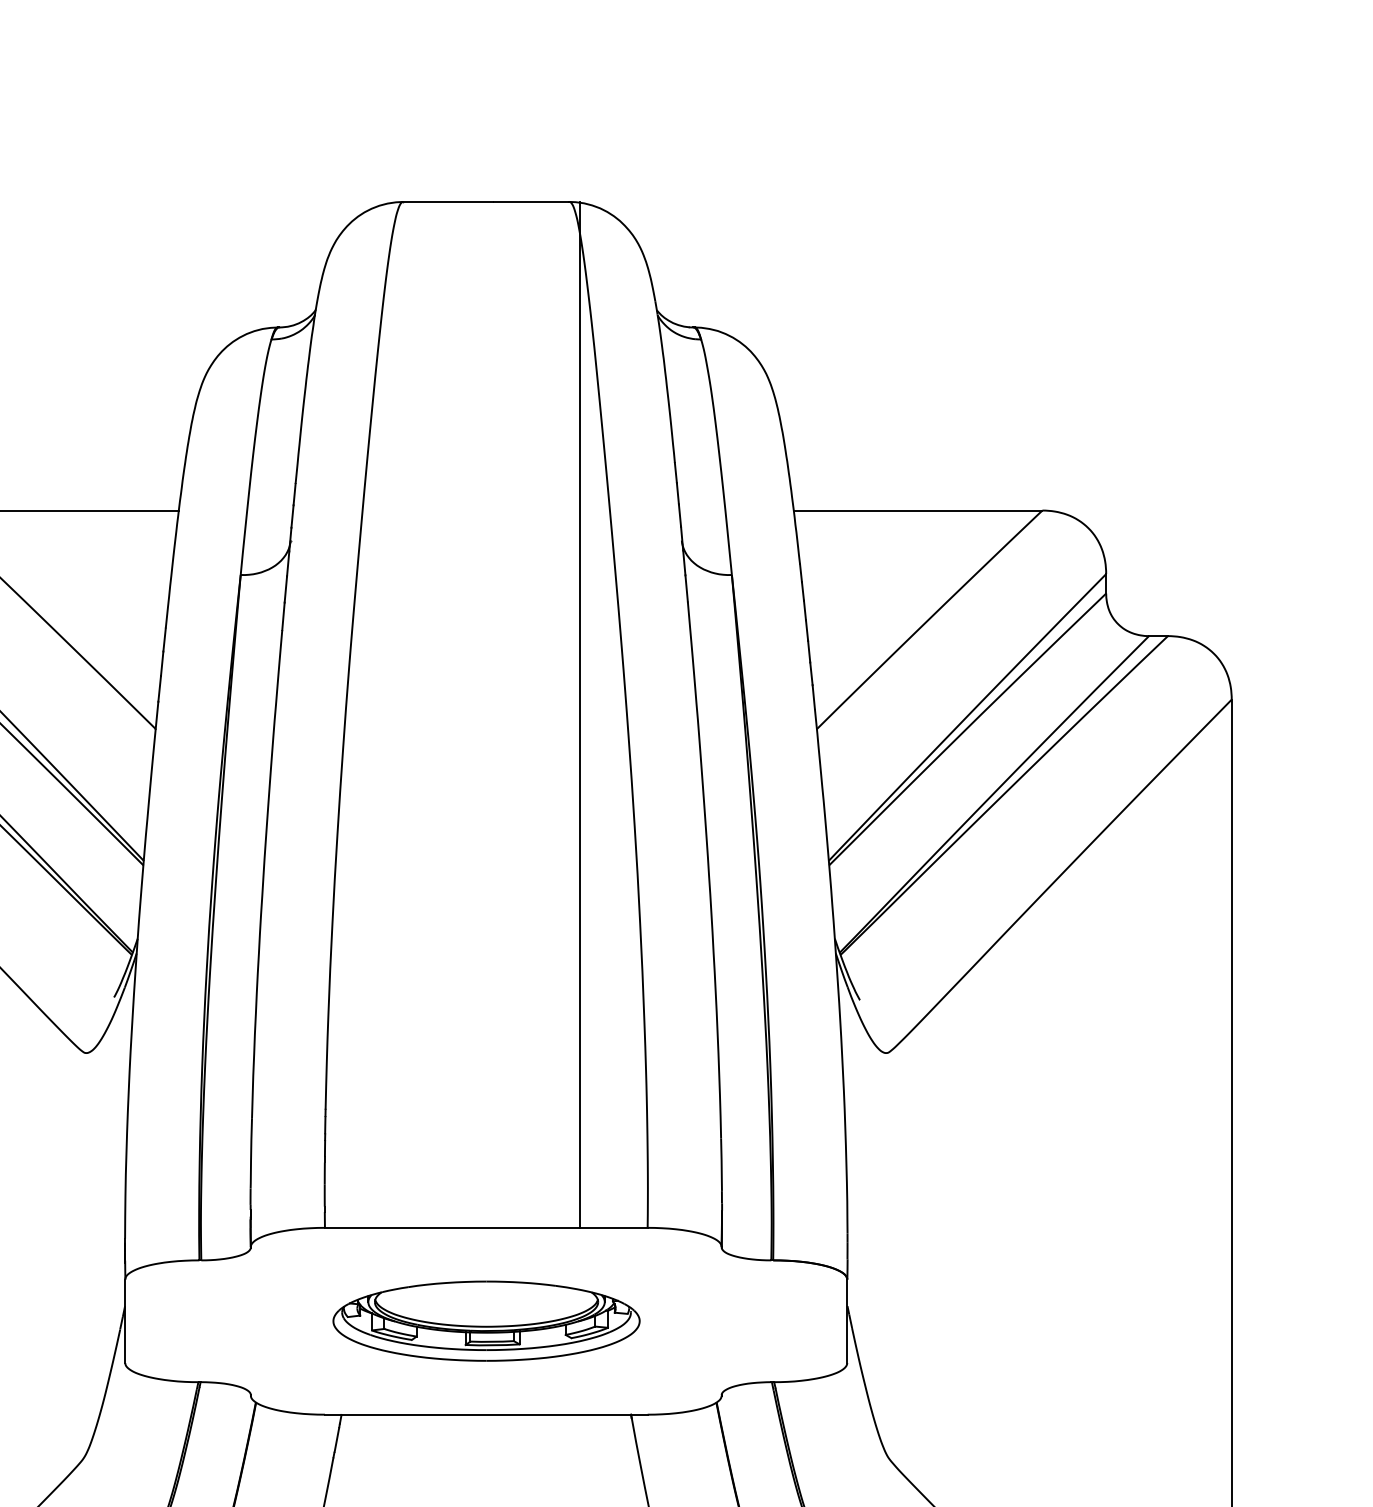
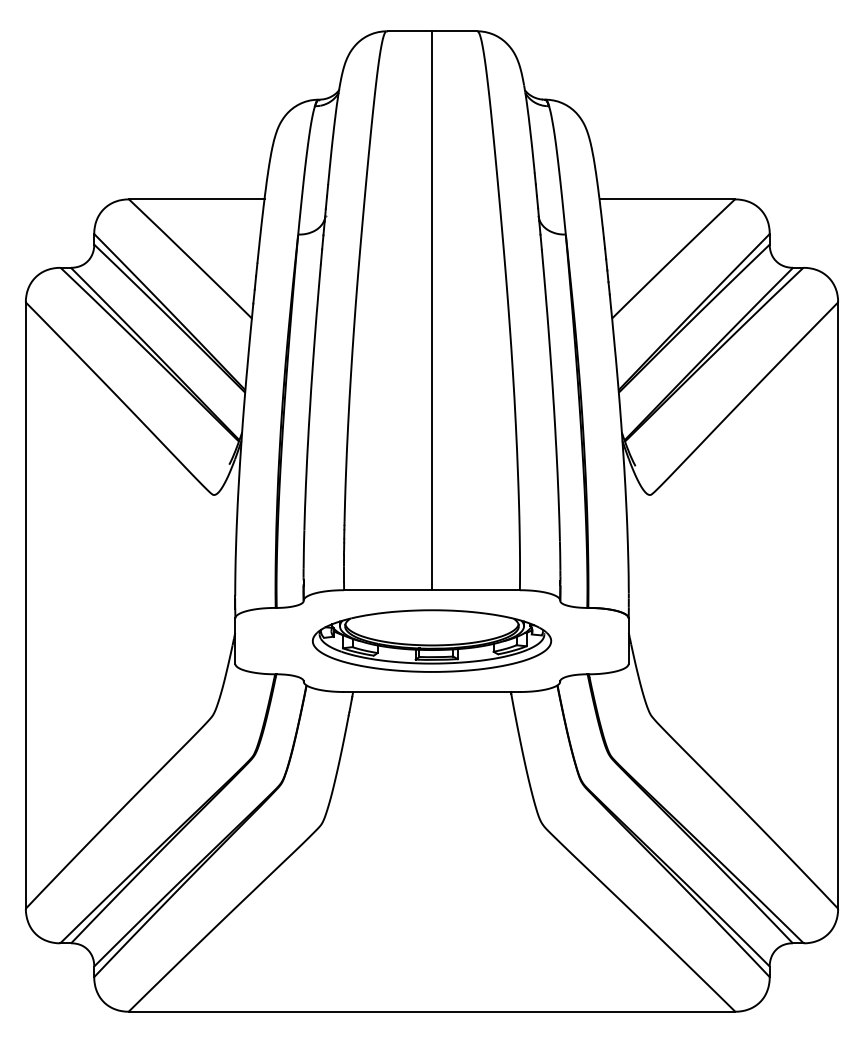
line: (580, 714) -> (432, 310), moved
part: (487, 1320) -> (432, 640), size x1.43

